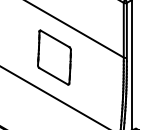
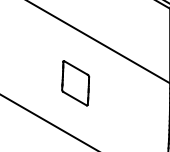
part: (54, 57) -> (75, 83), size x0.6

